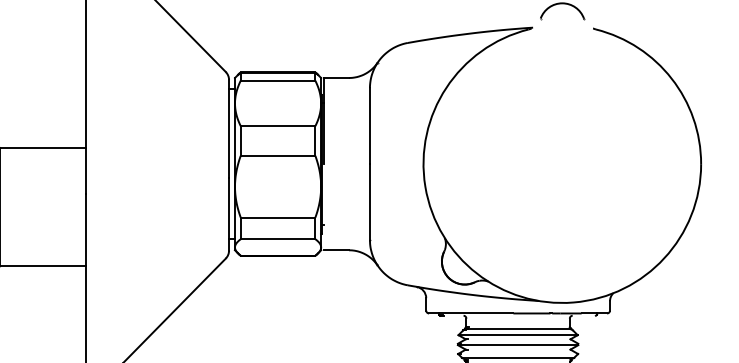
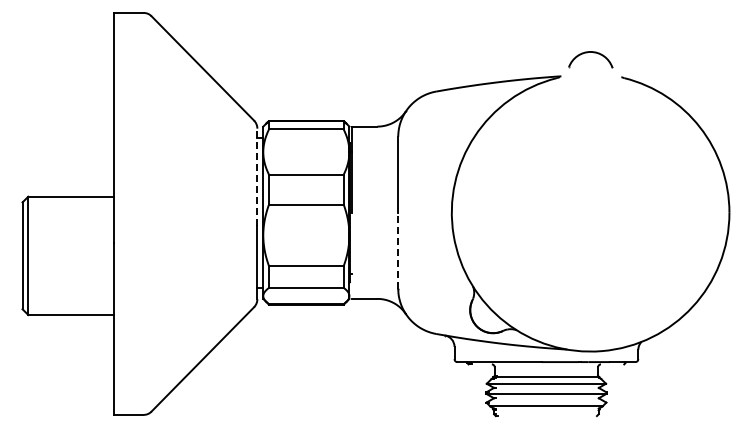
line: (229, 128) -> (257, 177), solid -> dashed
line: (370, 201) -> (398, 250), solid -> dashed

